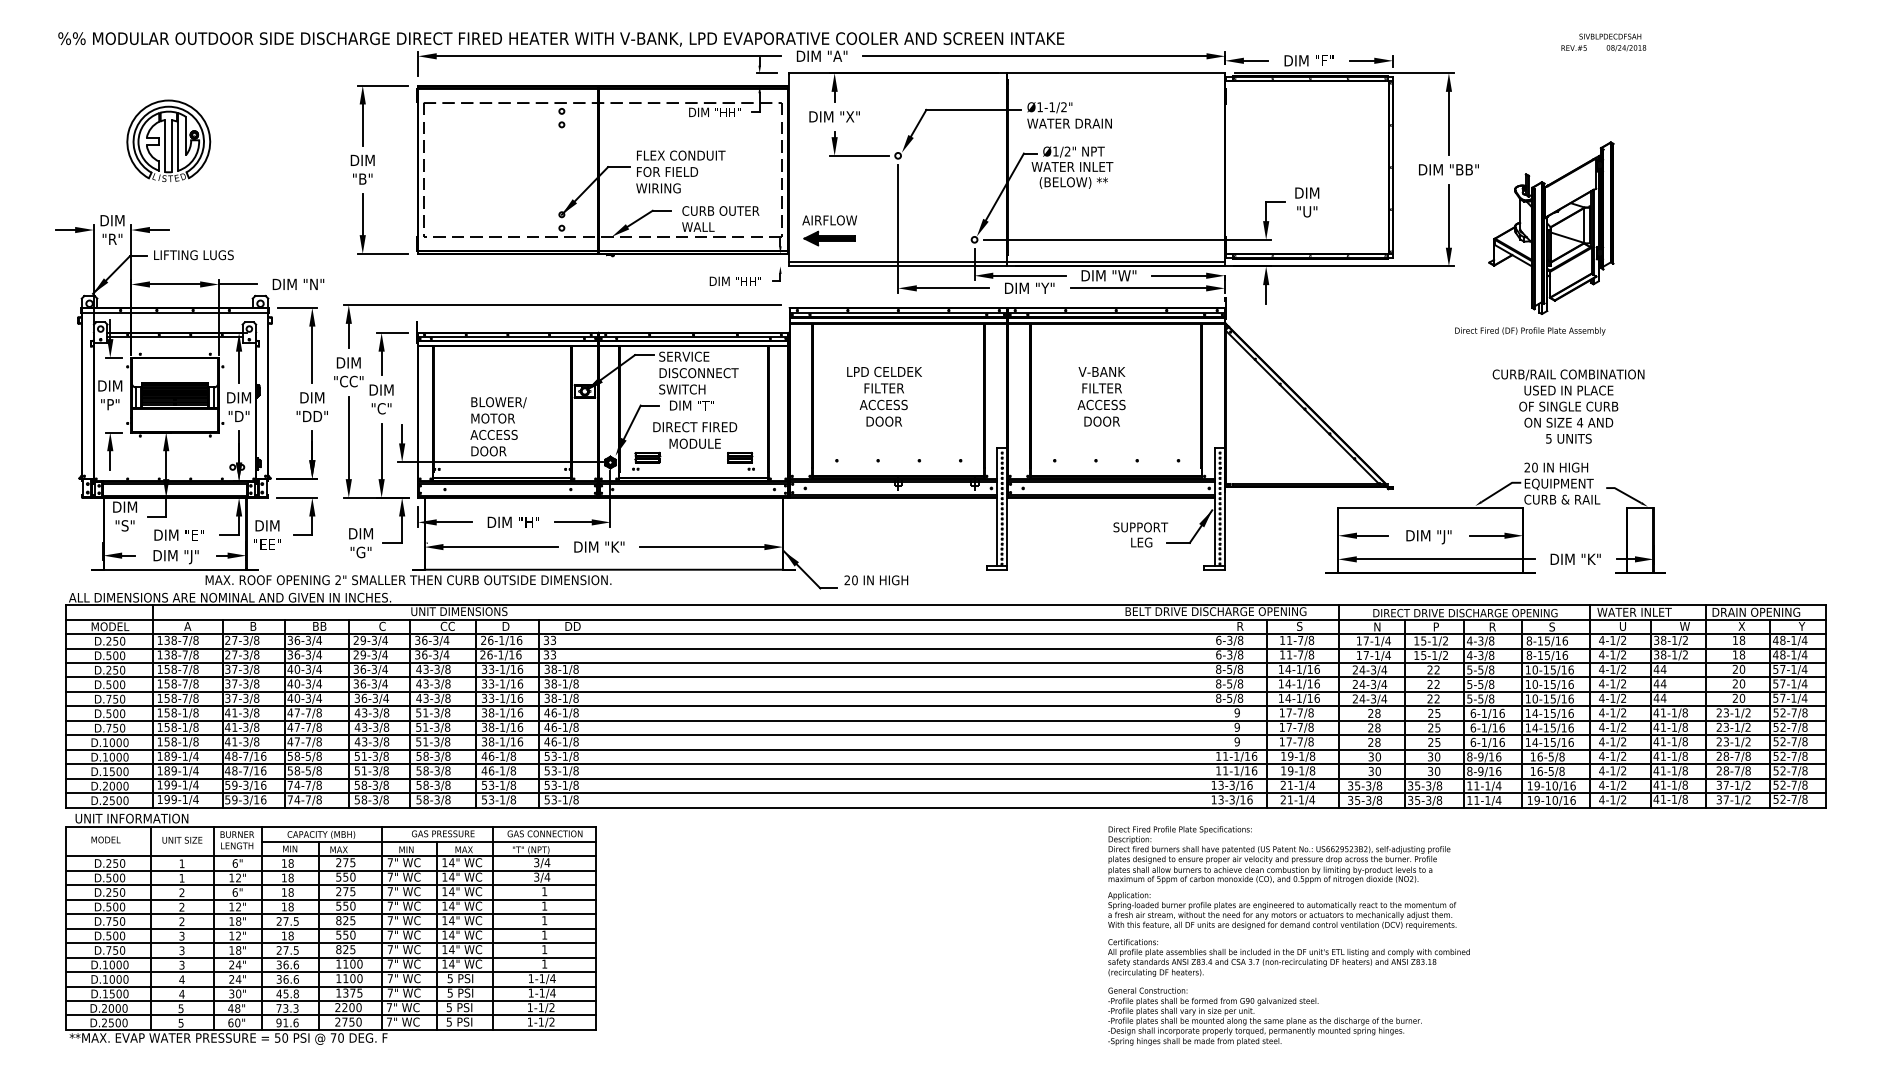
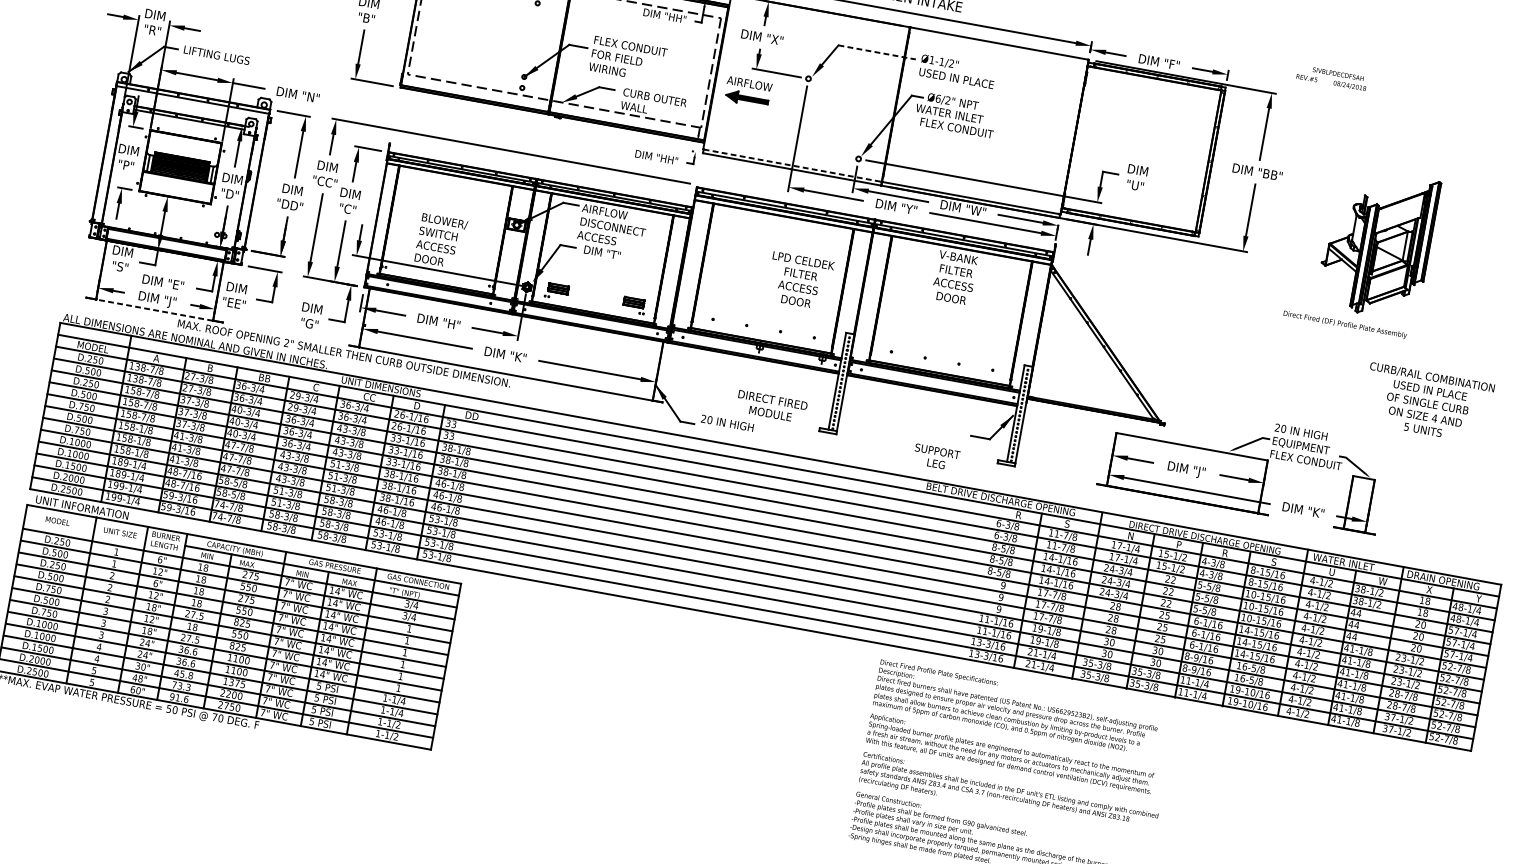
text: (1603, 42) -> (1331, 78), moved
line: (974, 109) -> (877, 52), solid -> dashed
text: (1072, 123) -> (956, 78), WATER DRAIN -> USED IN PLACE
text: (1055, 151) -> (938, 98), Ø1/2" -> Ø6/2"
text: (1083, 182) -> (956, 128), (BELOW) ** -> FLEX CONDUIT
part: (829, 230) -> (748, 92), moved
part: (1534, 238) -> (1362, 249), moved
line: (898, 261) -> (793, 165), solid -> dashed
text: (685, 356) -> (604, 211), SERVICE -> AIRFLOW
text: (681, 389) -> (596, 237), SWITCH -> ACCESS
text: (884, 396) -> (800, 280), moved
text: (1101, 396) -> (954, 277), moved
text: (1568, 406) -> (1427, 403), moved
text: (494, 418) -> (438, 233), MOTOR -> SWITCH
text: (695, 435) -> (772, 406), moved
text: (1567, 499) -> (1305, 459), CURB & RAIL -> FLEX CONDUIT
text: (1140, 534) -> (936, 457), moved
line: (174, 569) -> (154, 309), solid -> dashed

